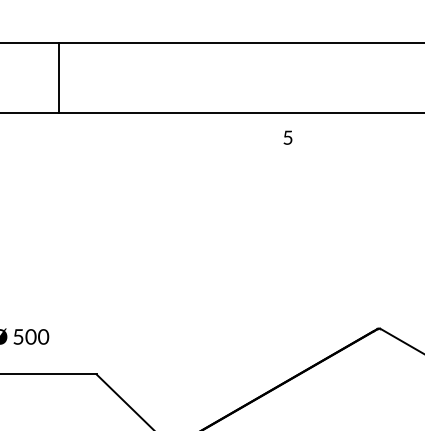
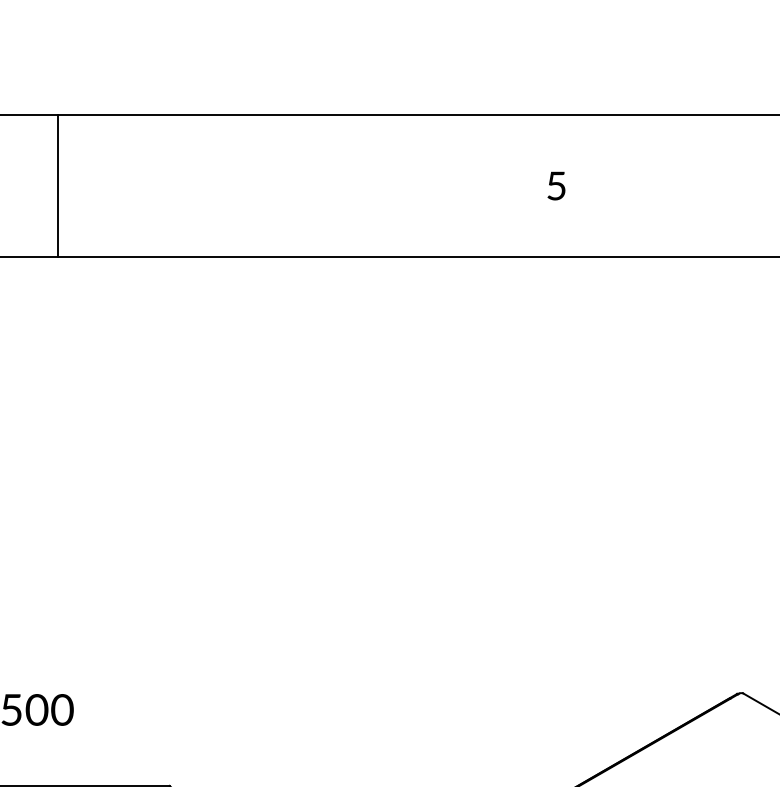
line: (59, 77) -> (58, 185), moved
text: (287, 137) -> (555, 185), moved

